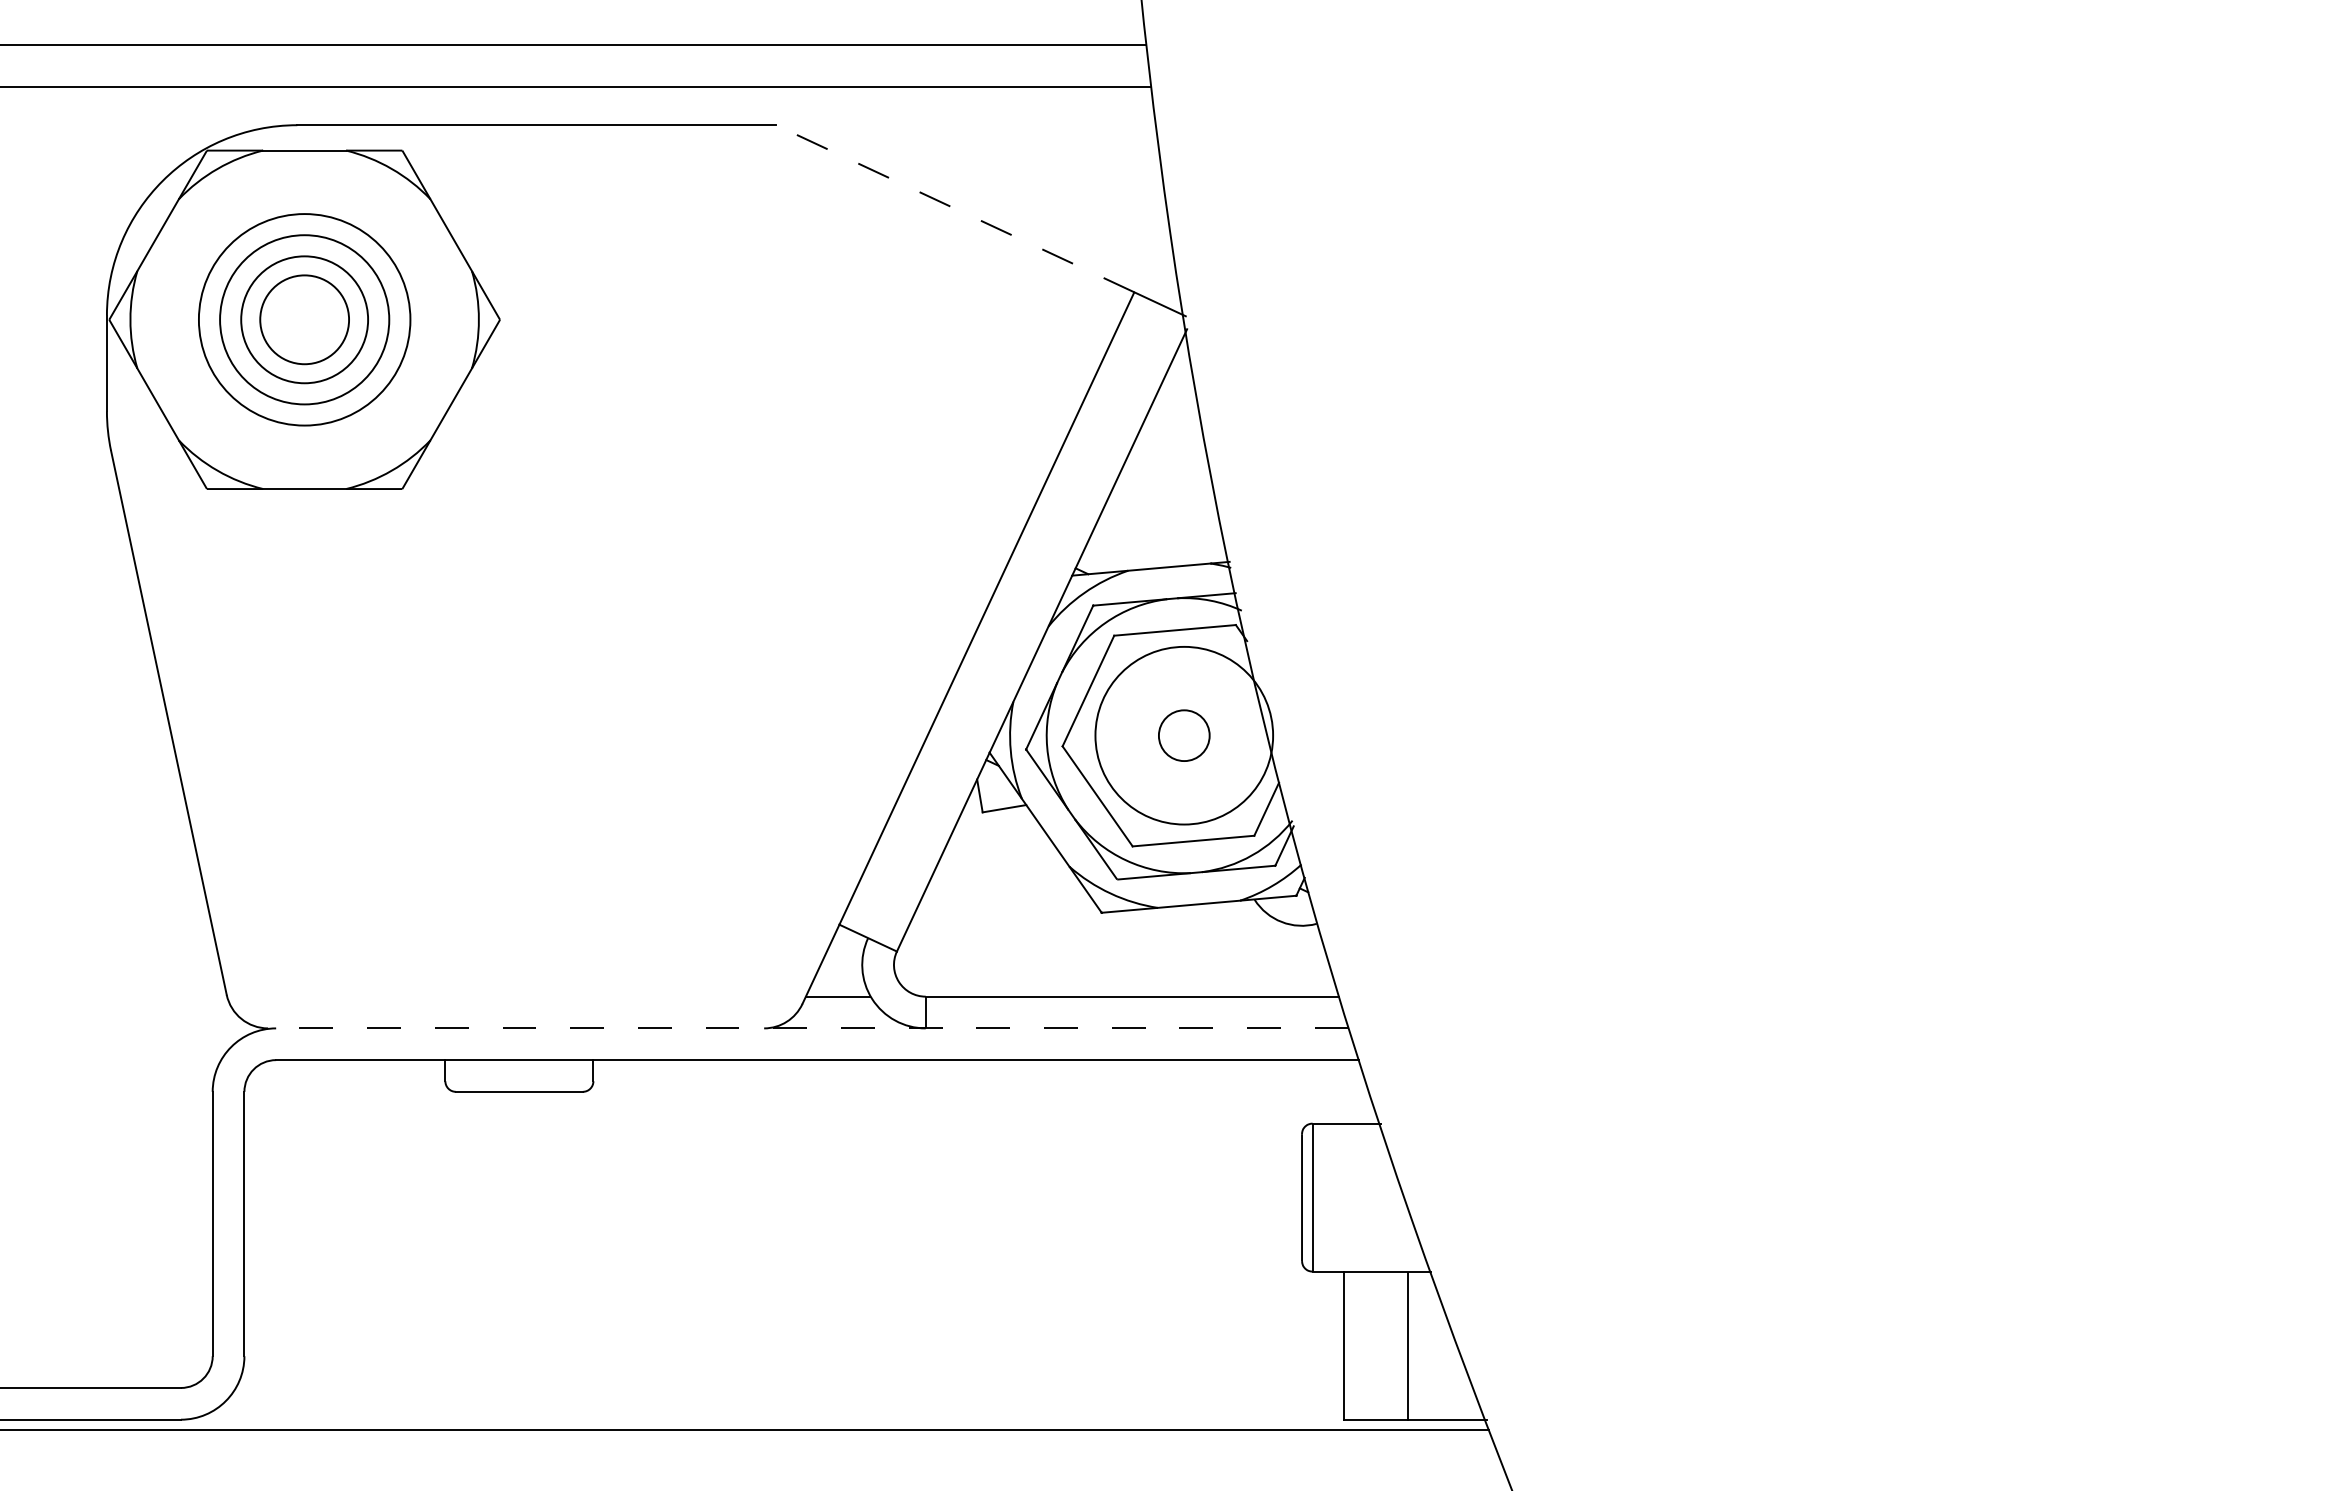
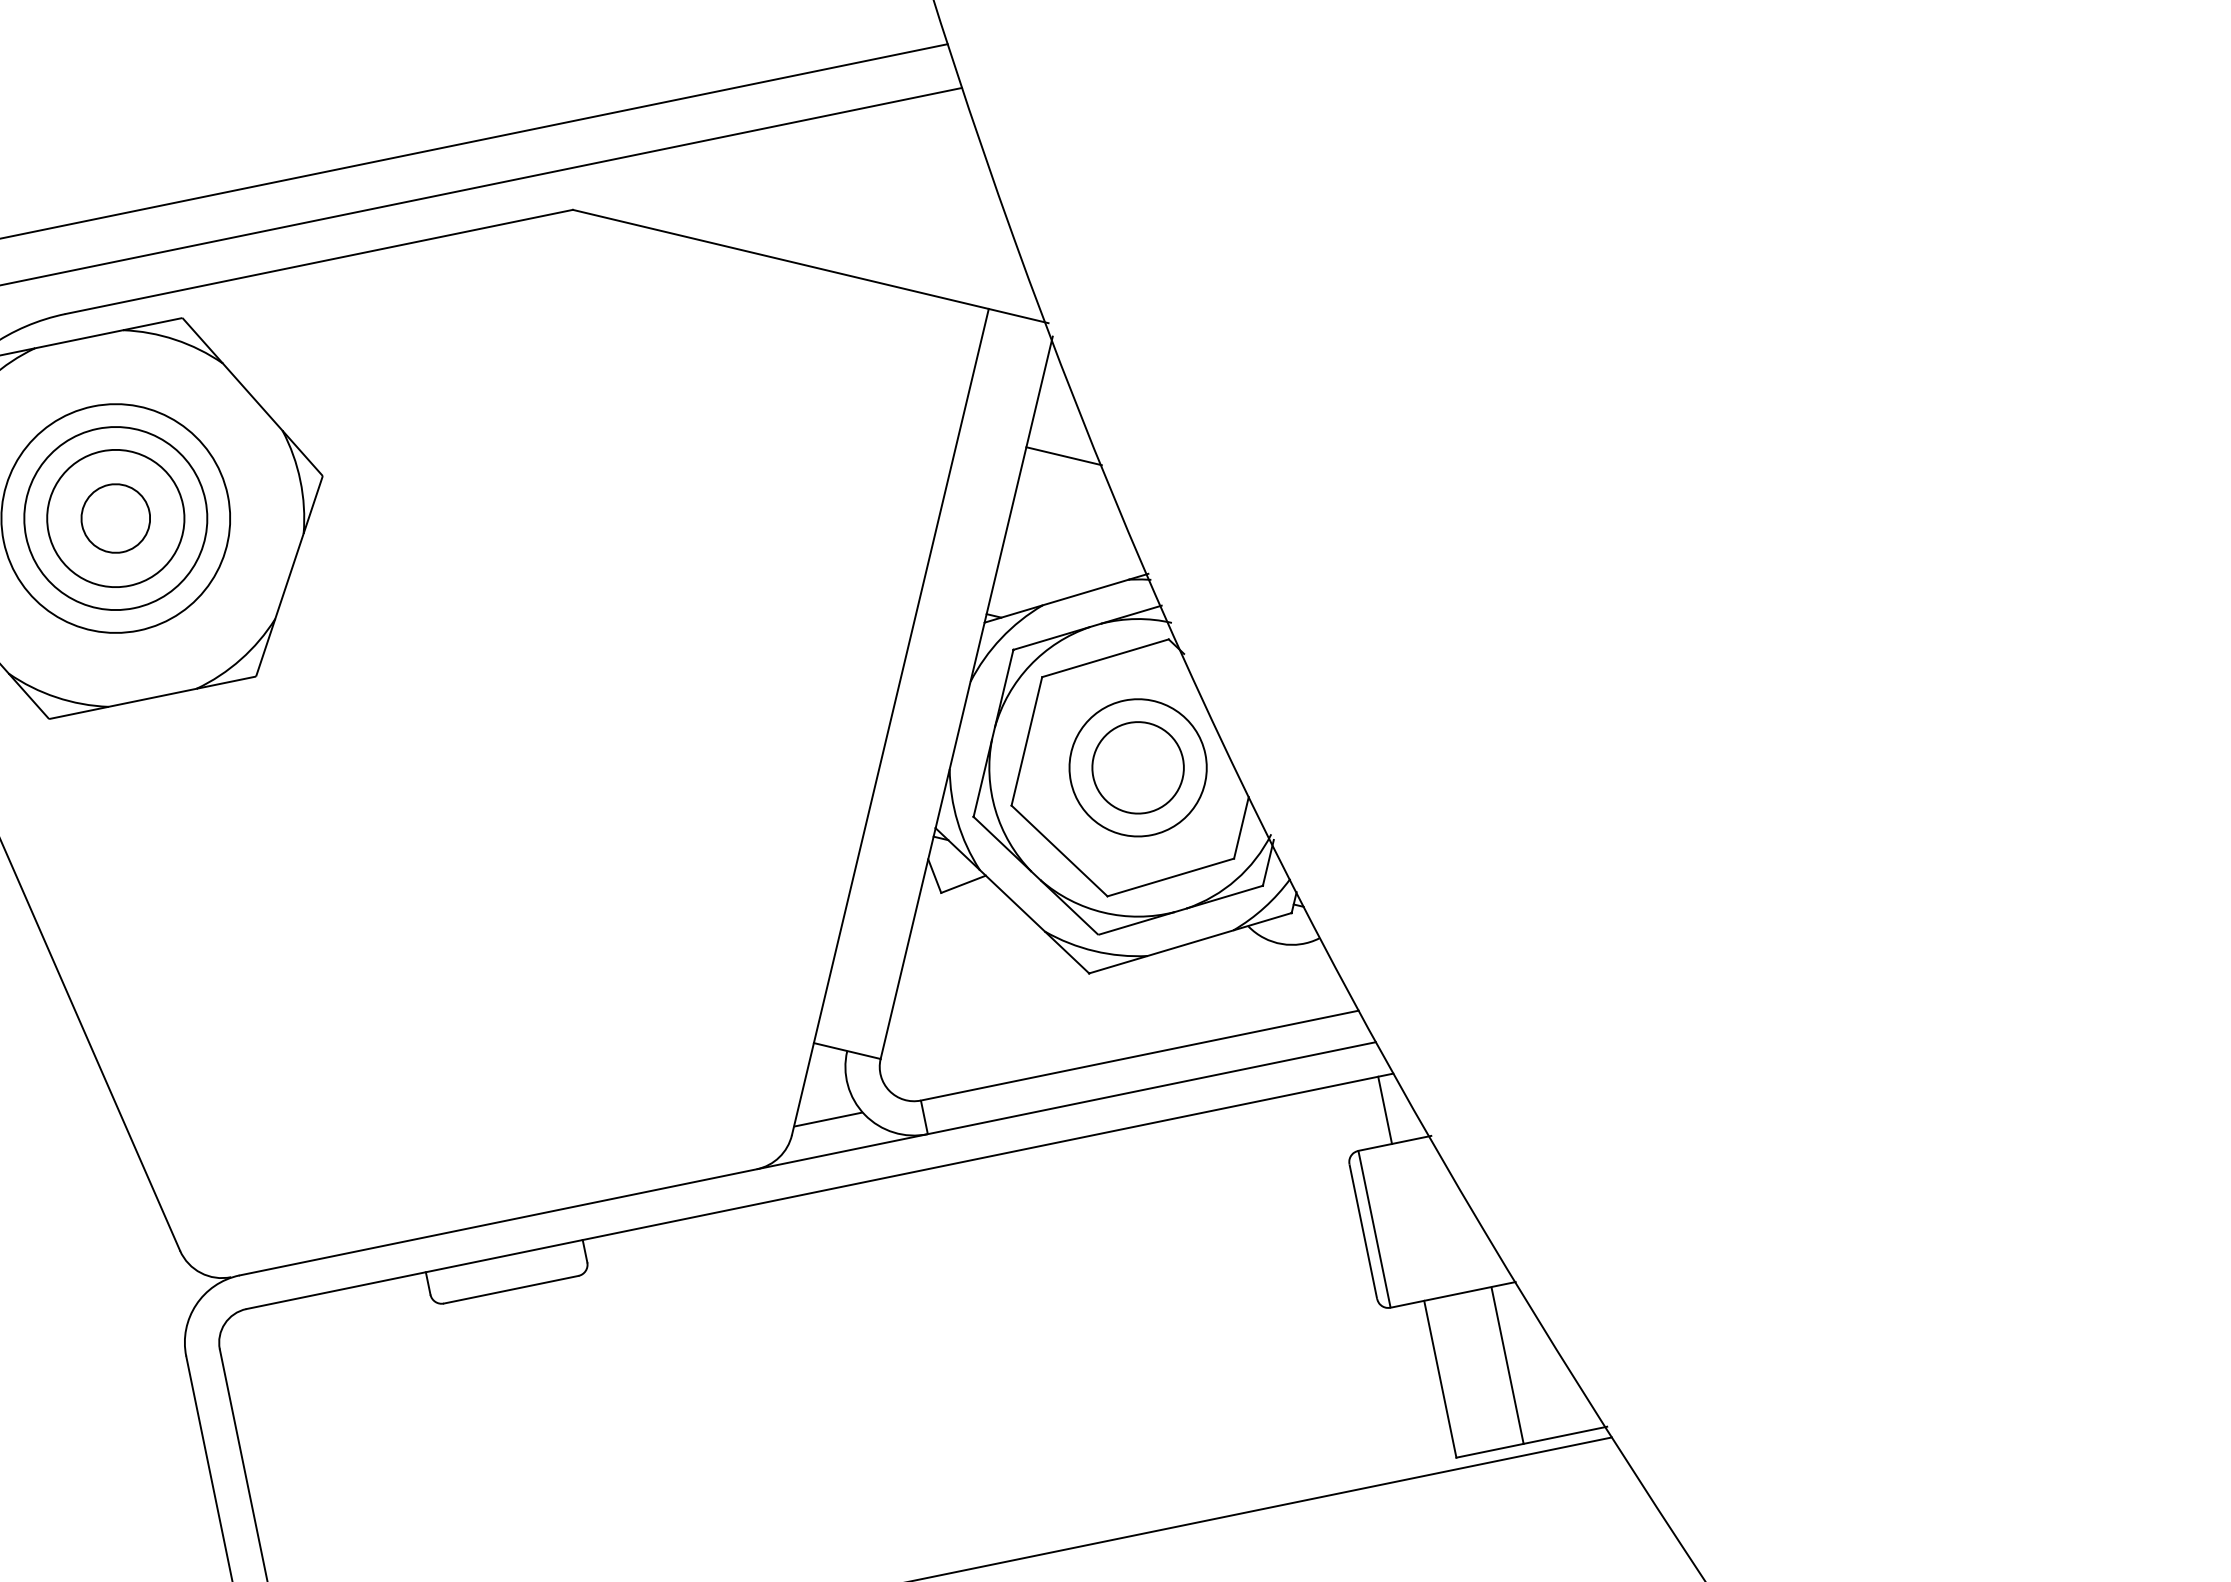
line: (955, 208) -> (781, 259), dashed -> solid
circle: (304, 319) -> (115, 518), size x0.71
line: (1174, 439) -> (1063, 456), added
circle: (1183, 735) -> (1137, 767), size x0.71
circle: (1184, 735) -> (1138, 767), size x1.67
line: (811, 1028) -> (806, 1159), dashed -> solid
line: (1344, 1091) -> (1385, 1109), added

